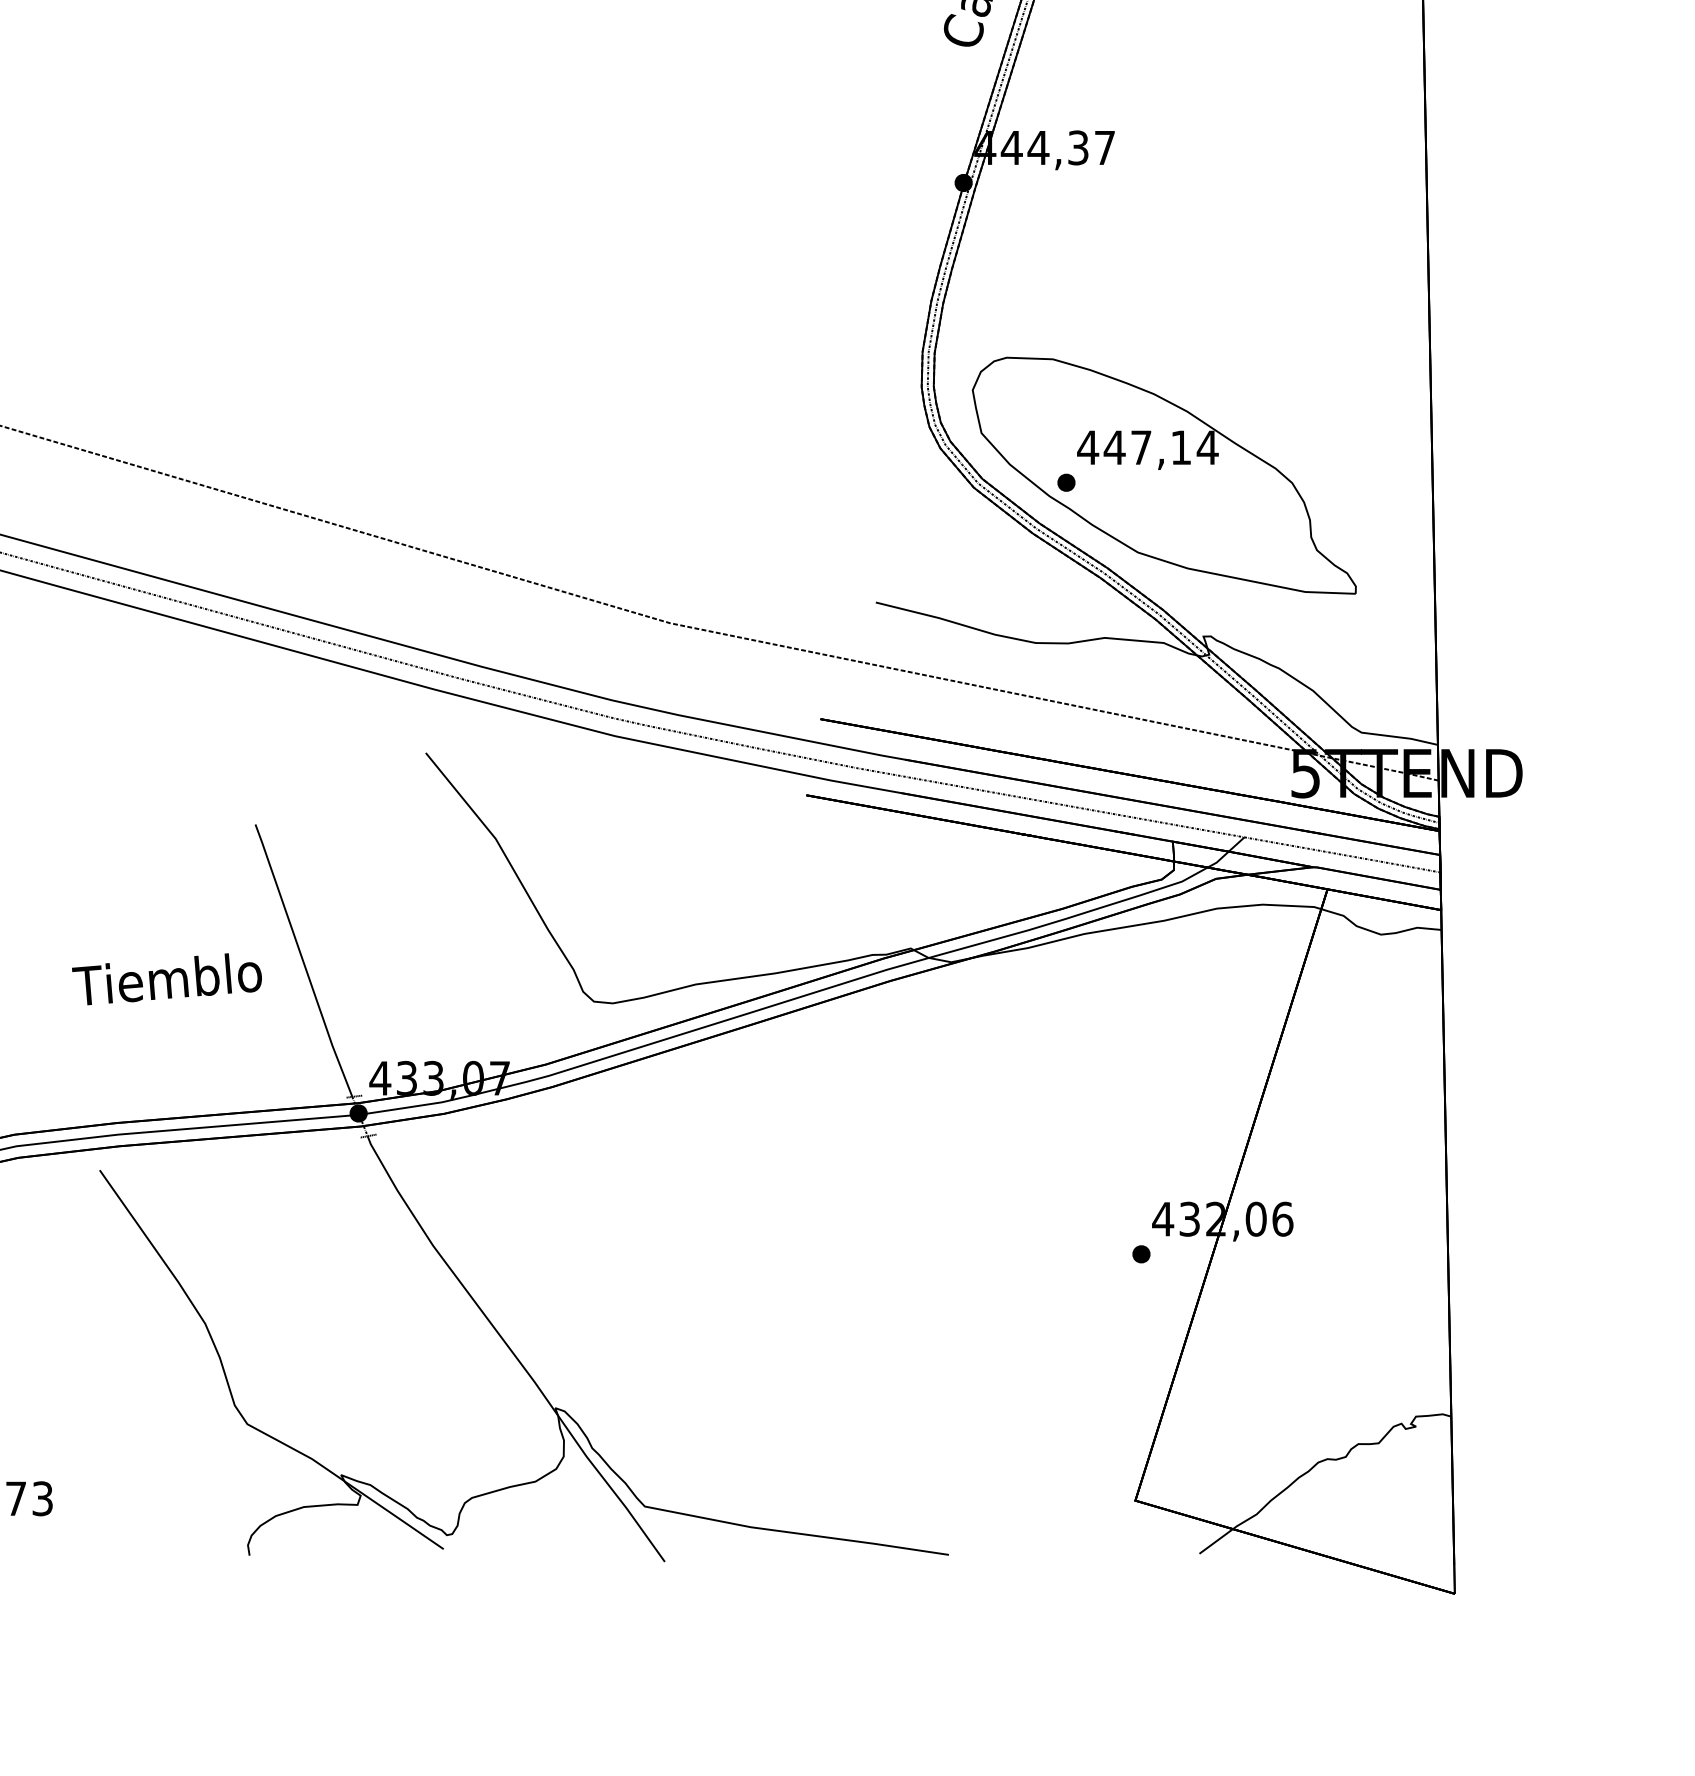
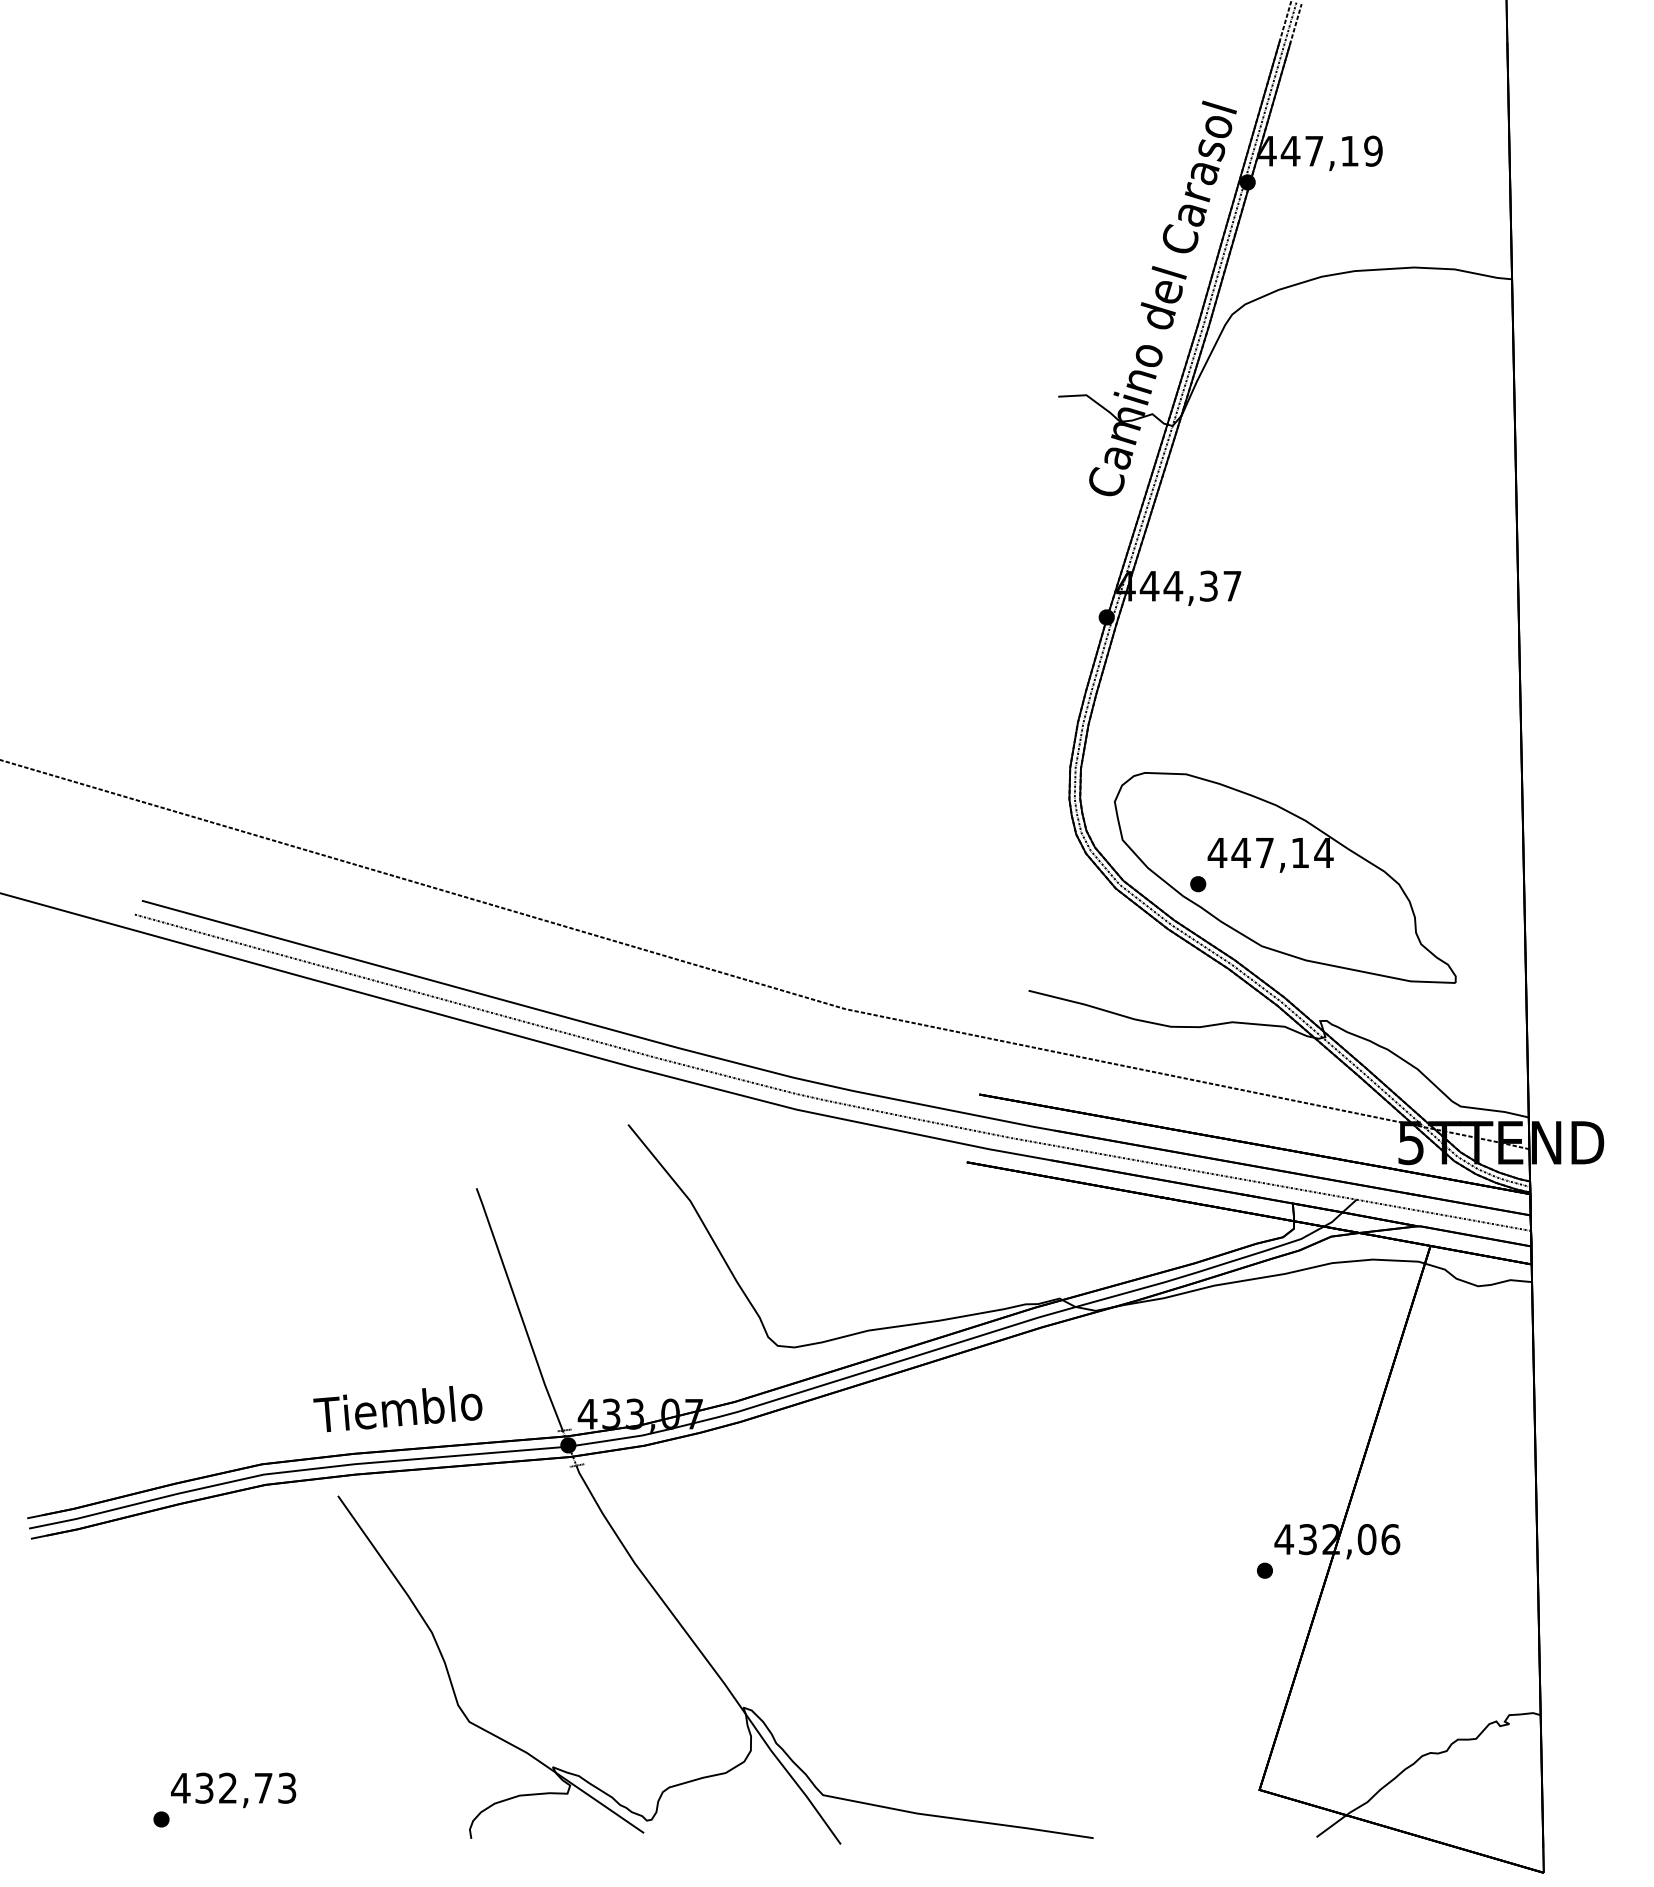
text: (166, 978) -> (397, 1408), moved

